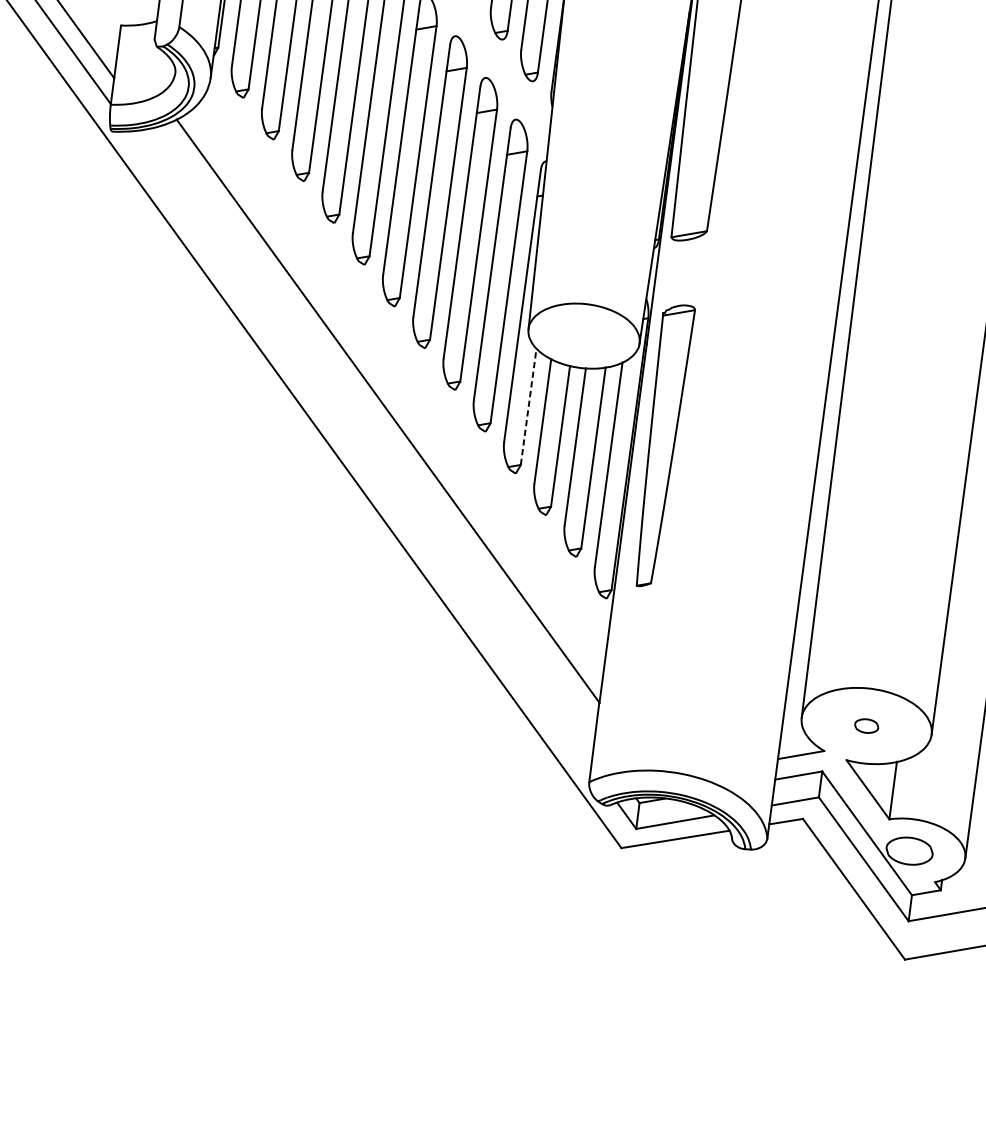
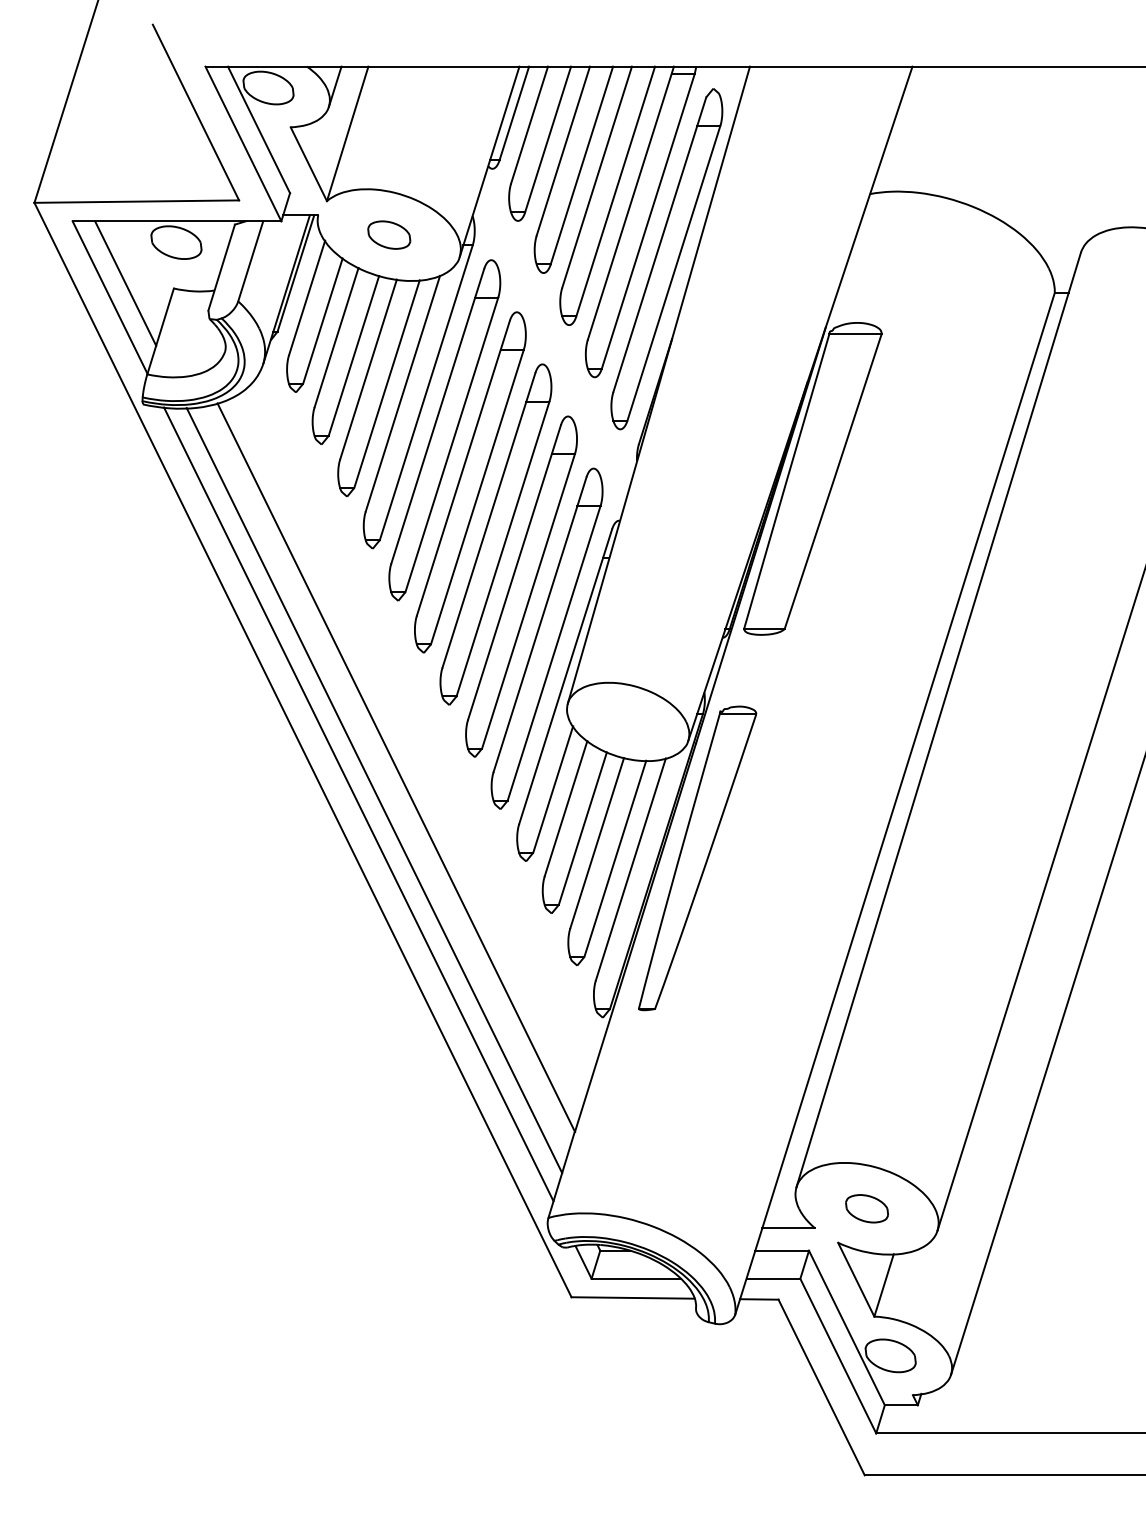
line: (528, 406) -> (553, 789), dashed -> solid
line: (372, 434) -> (374, 790), added
line: (360, 449) -> (358, 804), added
part: (866, 725) -> (866, 1208), size x1.67

